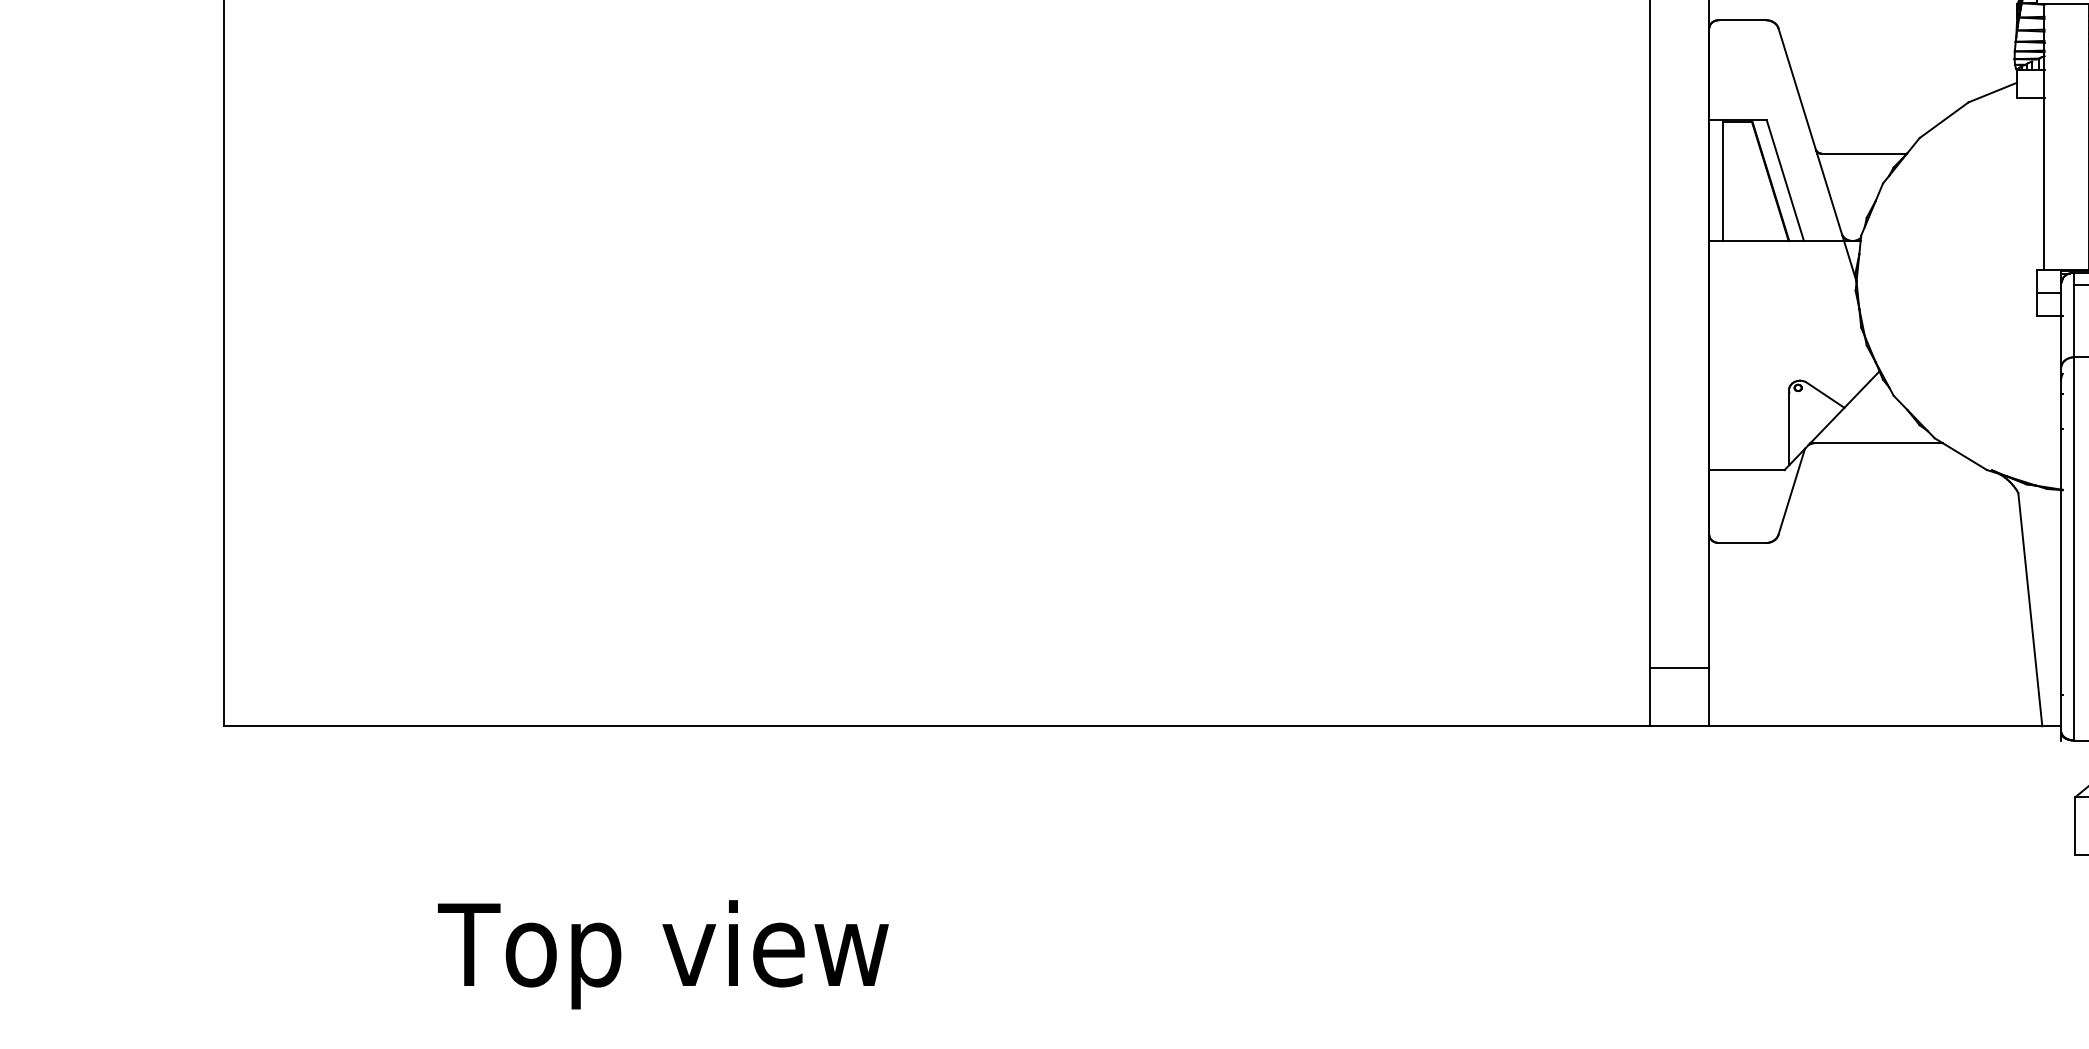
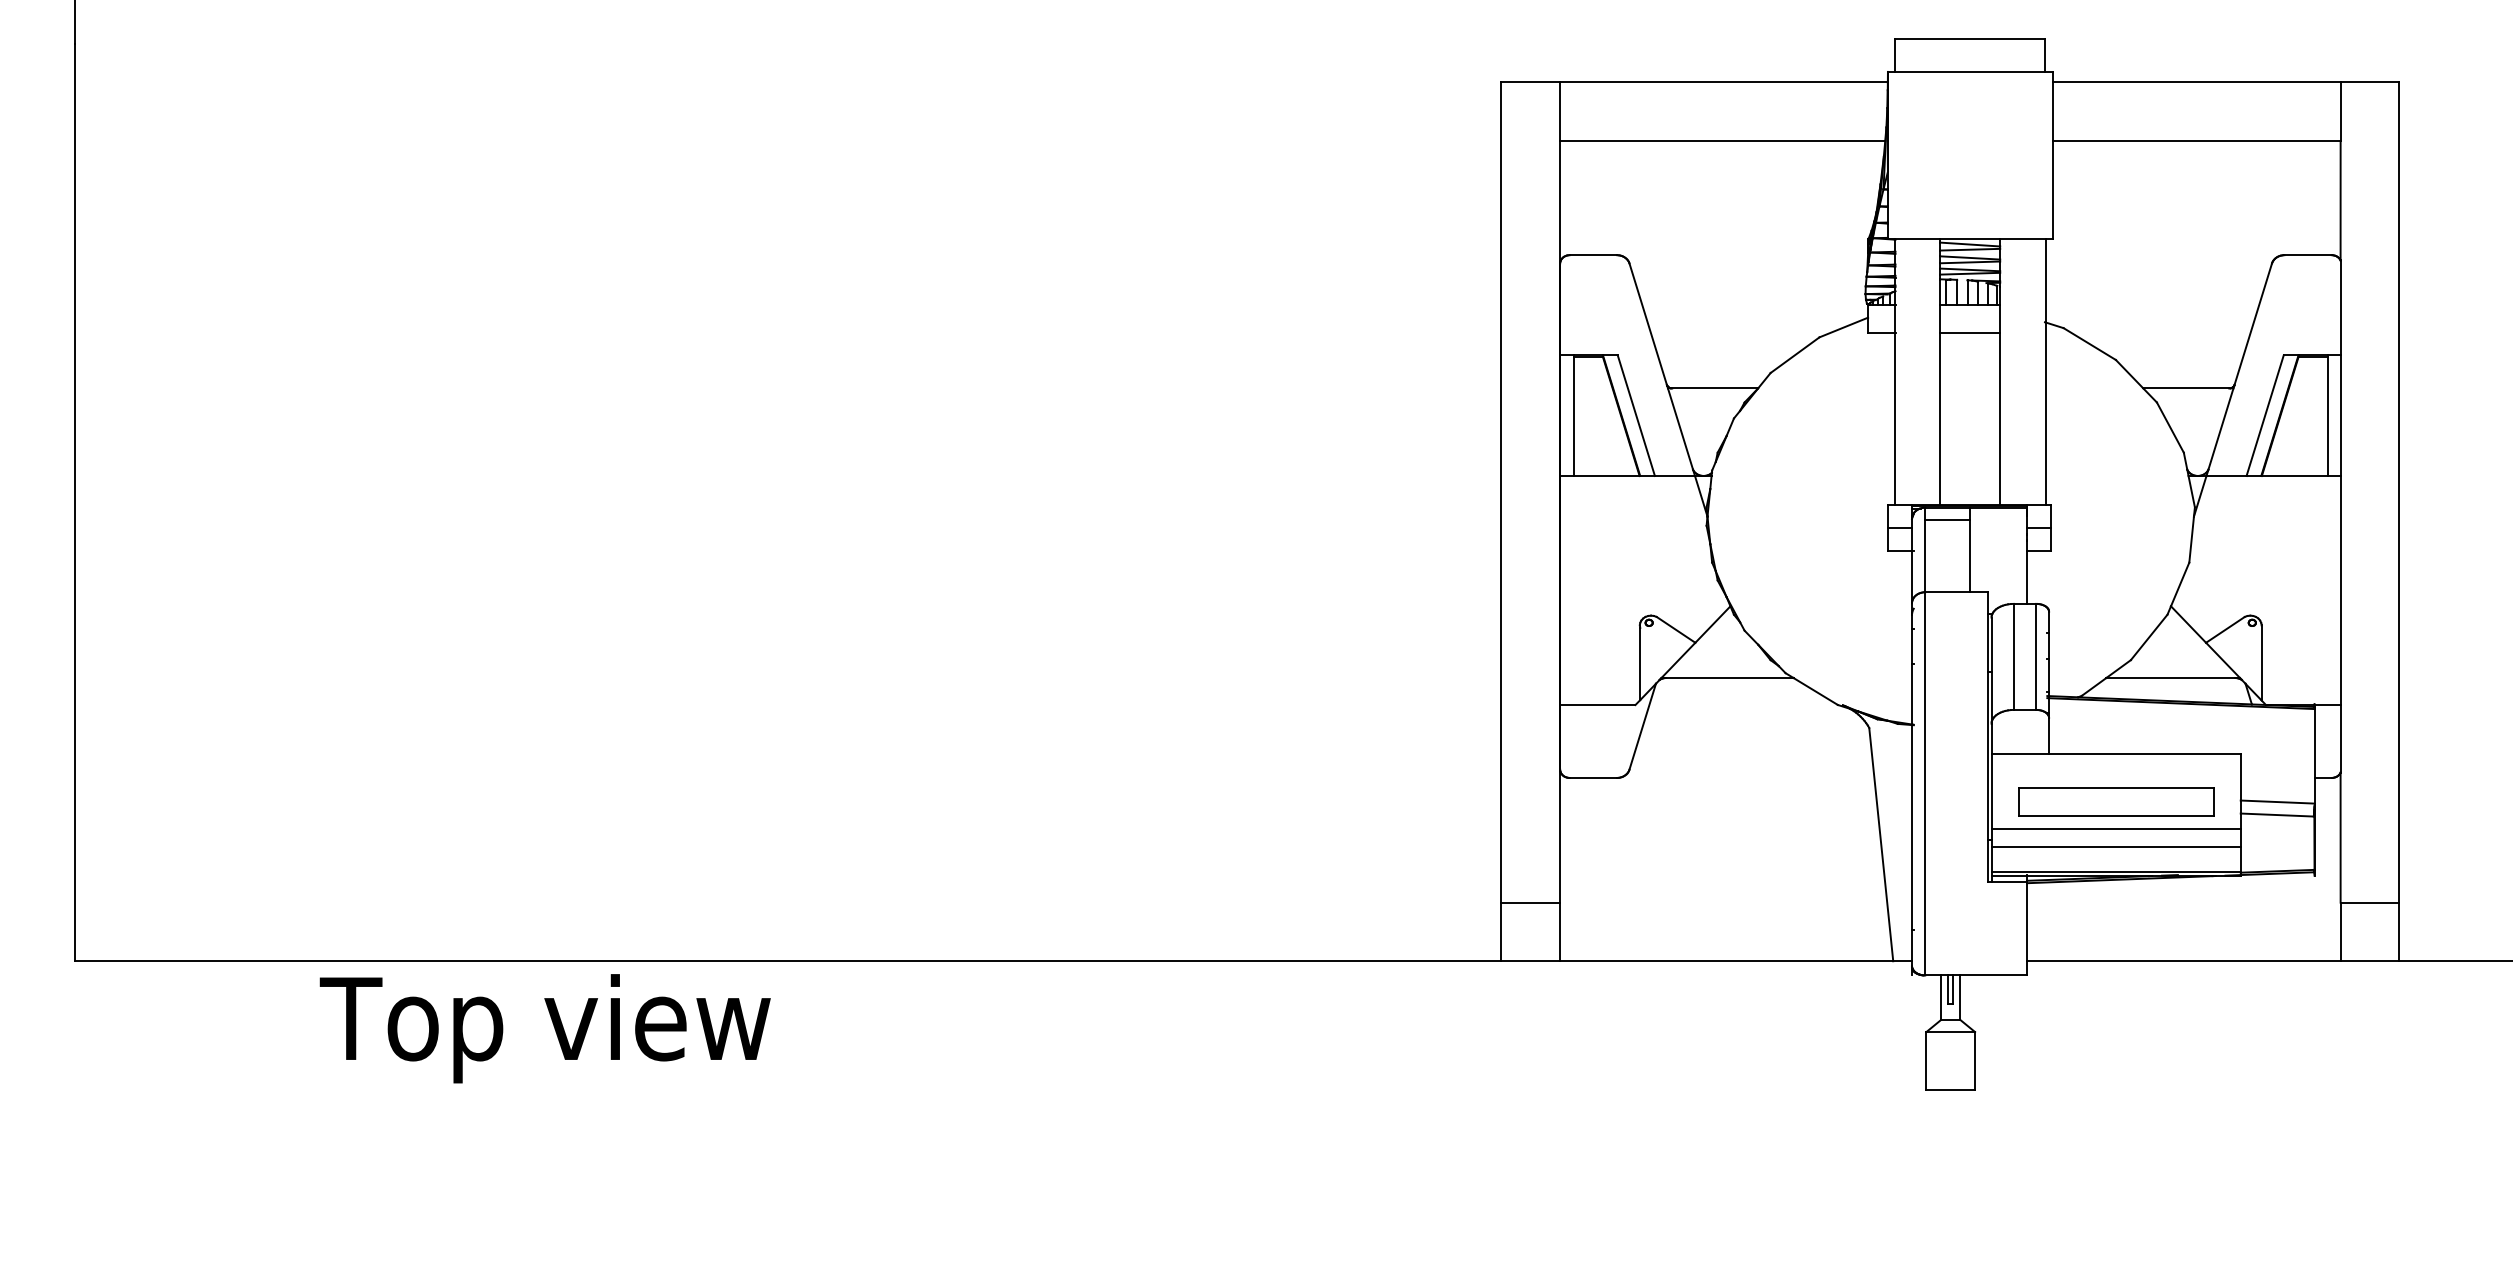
text: (662, 954) -> (544, 1028), moved

